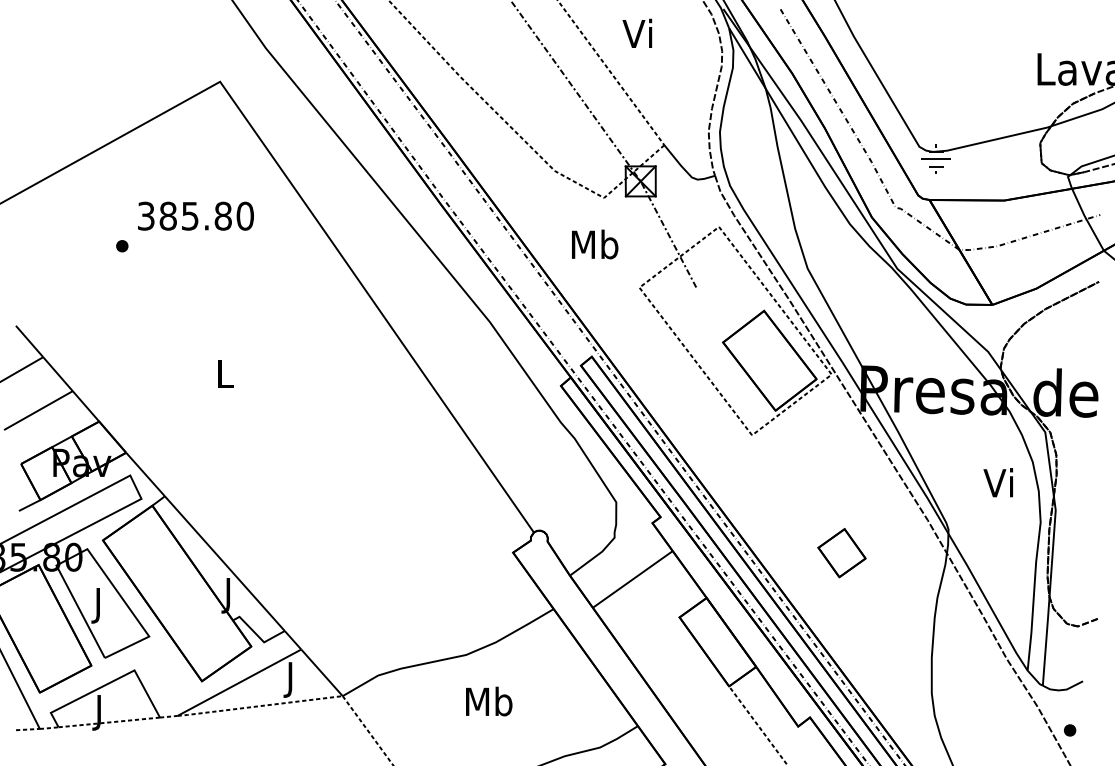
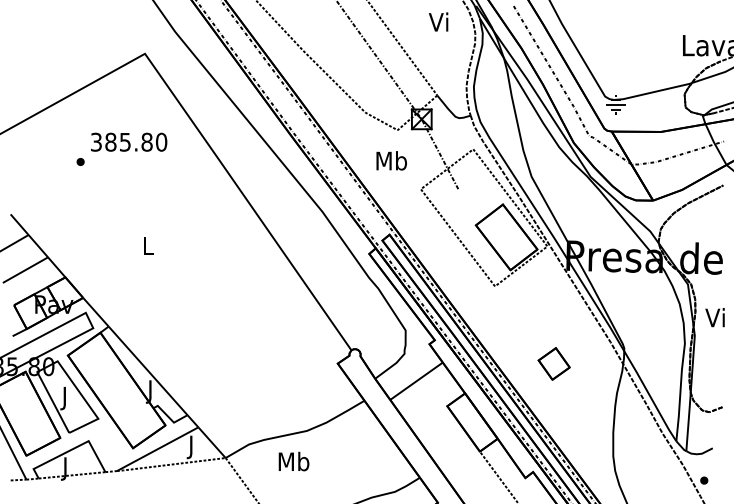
text: (637, 32) -> (438, 21), moved
text: (997, 482) -> (714, 317), moved
text: (488, 701) -> (293, 461), moved

